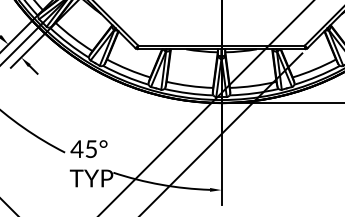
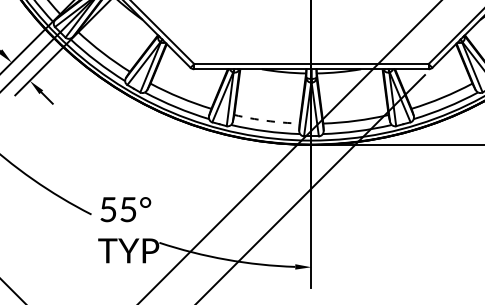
arc: (189, 85) -> (266, 120), solid -> dashed
text: (77, 149) -> (108, 209), 45° -> 55°

